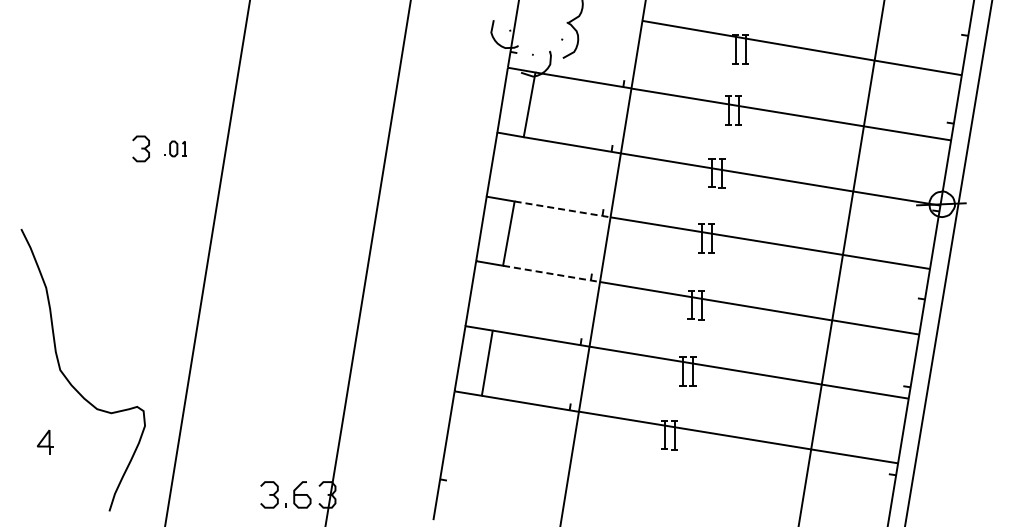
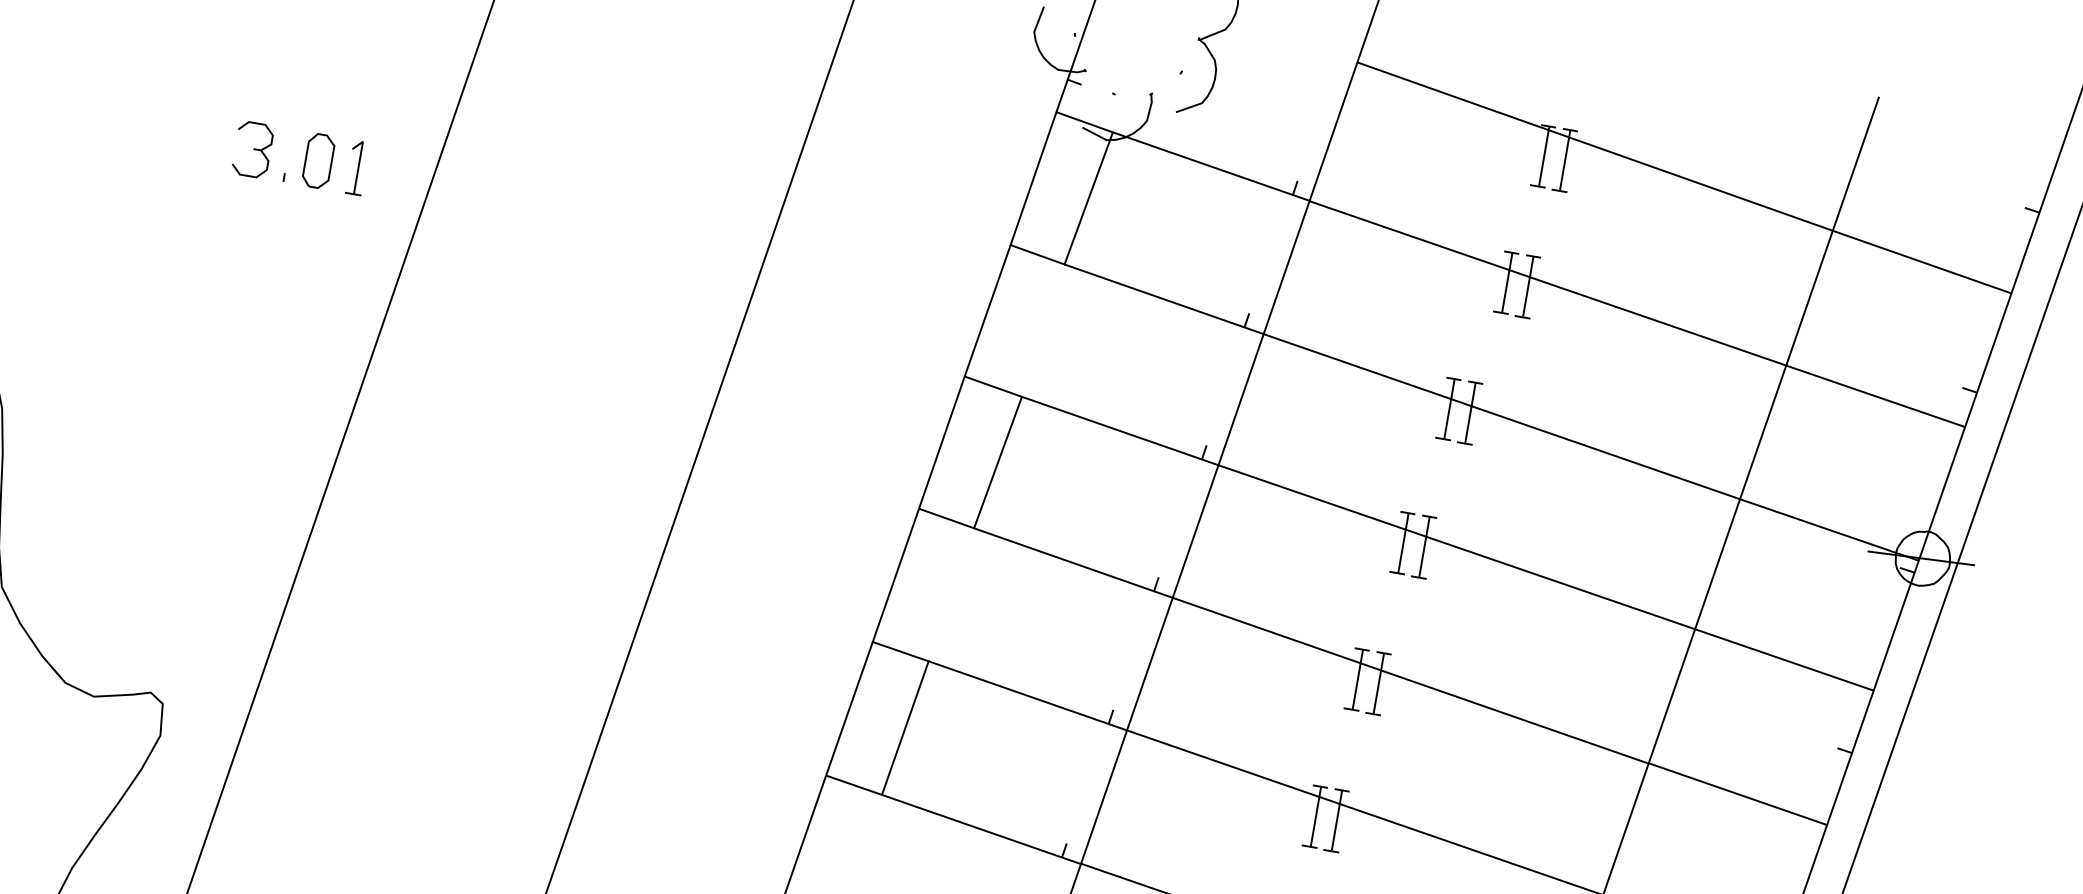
part: (175, 148) -> (325, 161), size x1.67
line: (563, 209) -> (1122, 431), dashed -> solid
line: (552, 274) -> (1075, 564), dashed -> solid

